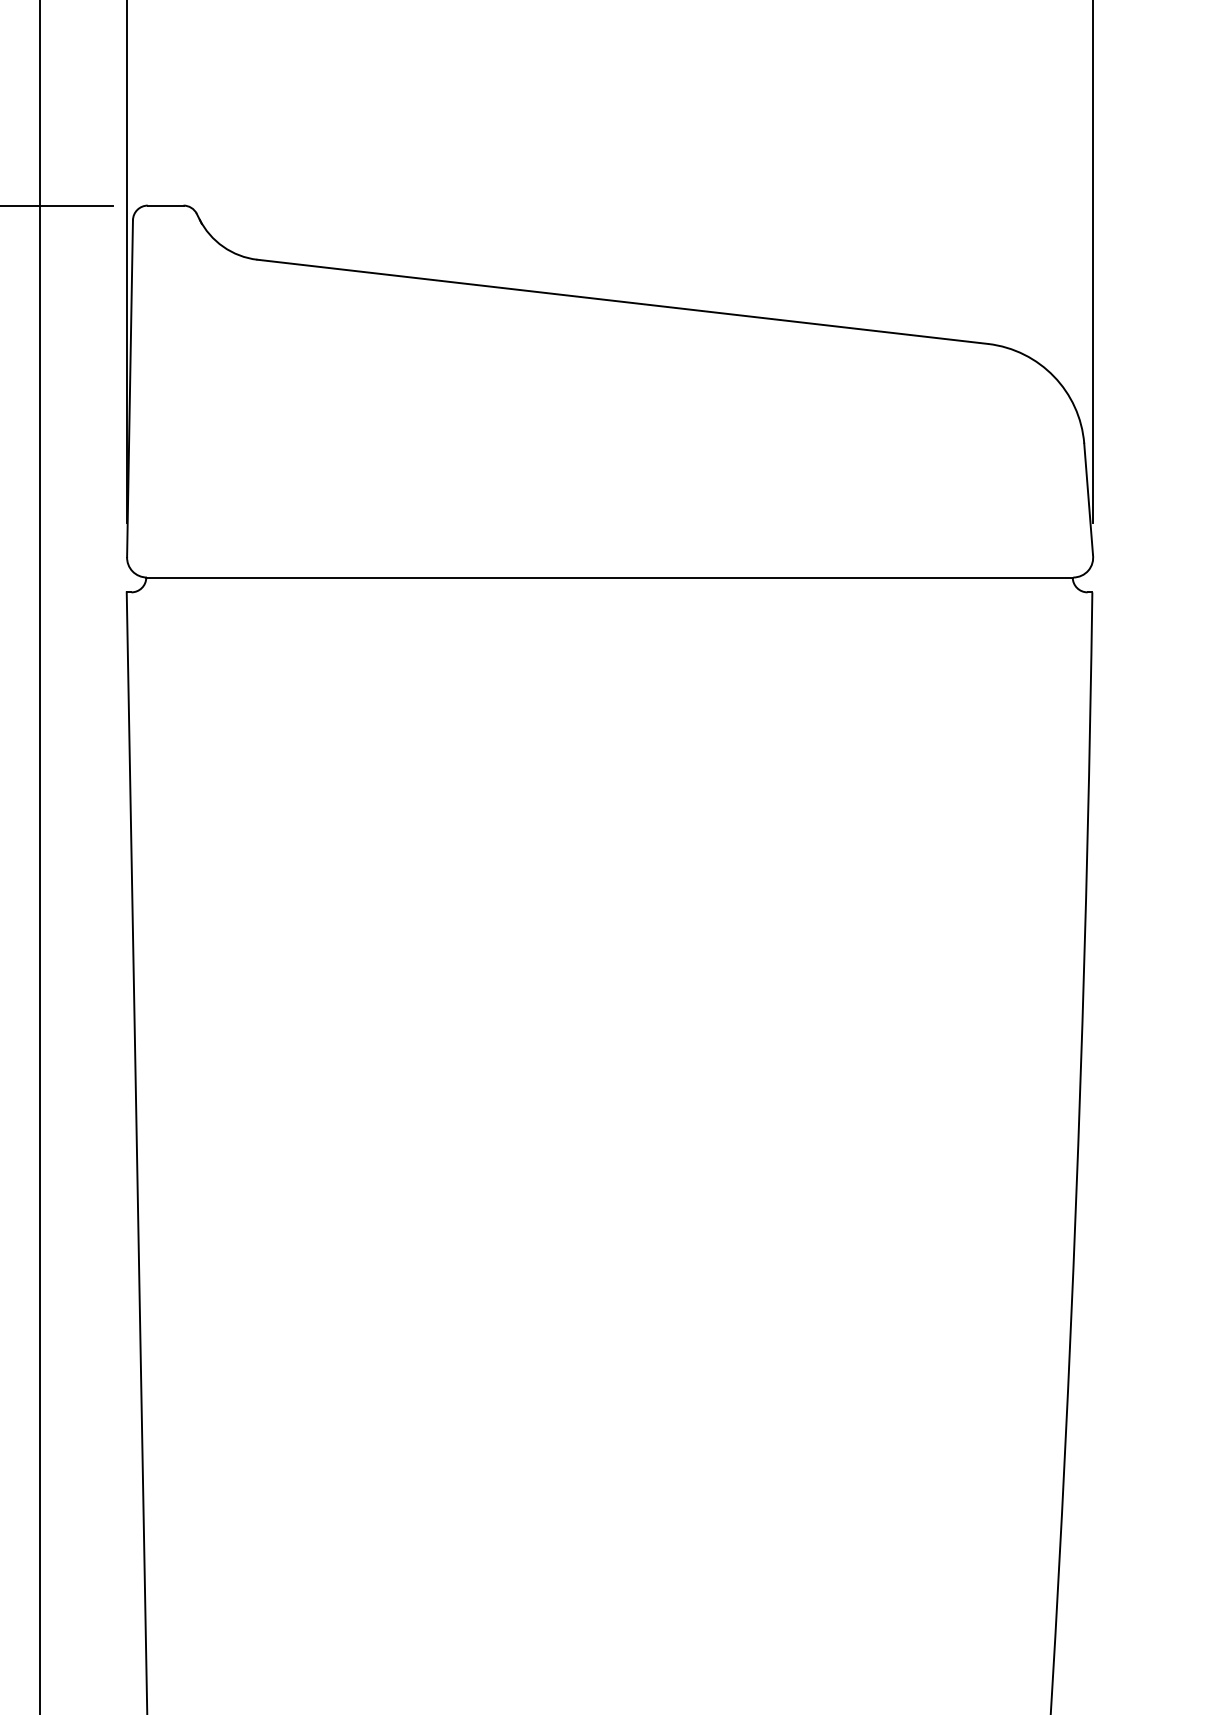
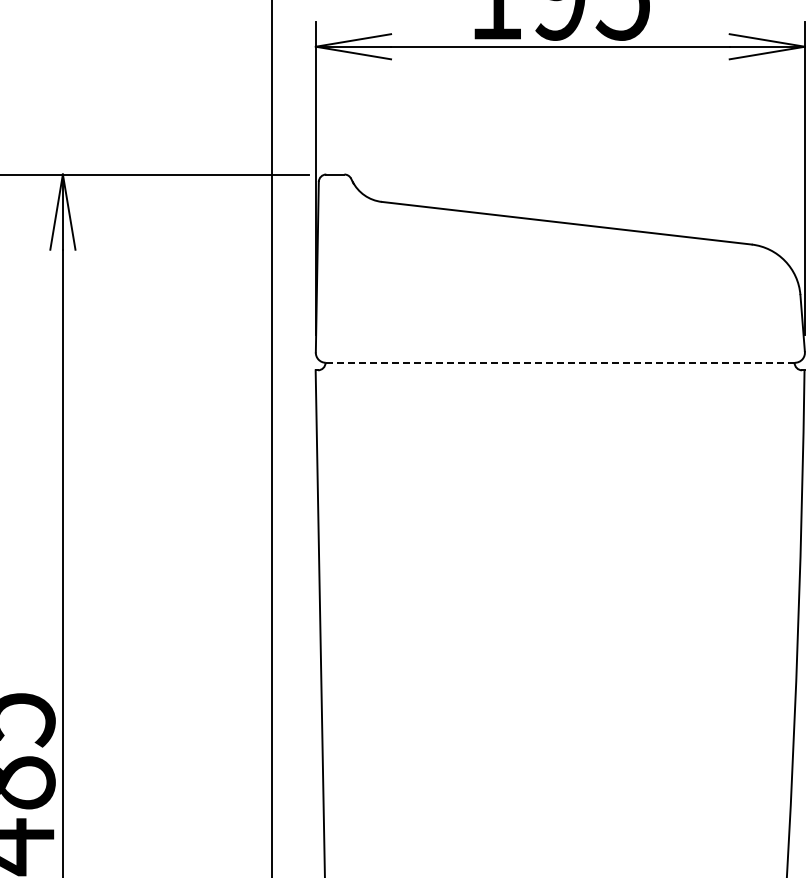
line: (610, 576) -> (560, 362), solid -> dashed

